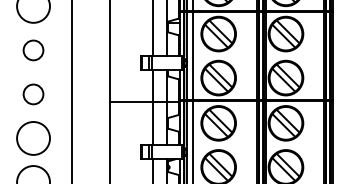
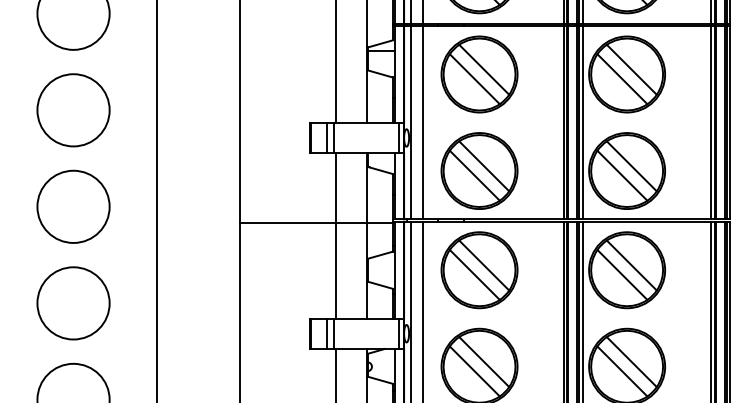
circle: (33, 50) -> (73, 110), size x1.67
circle: (33, 93) -> (73, 204), size x1.67

